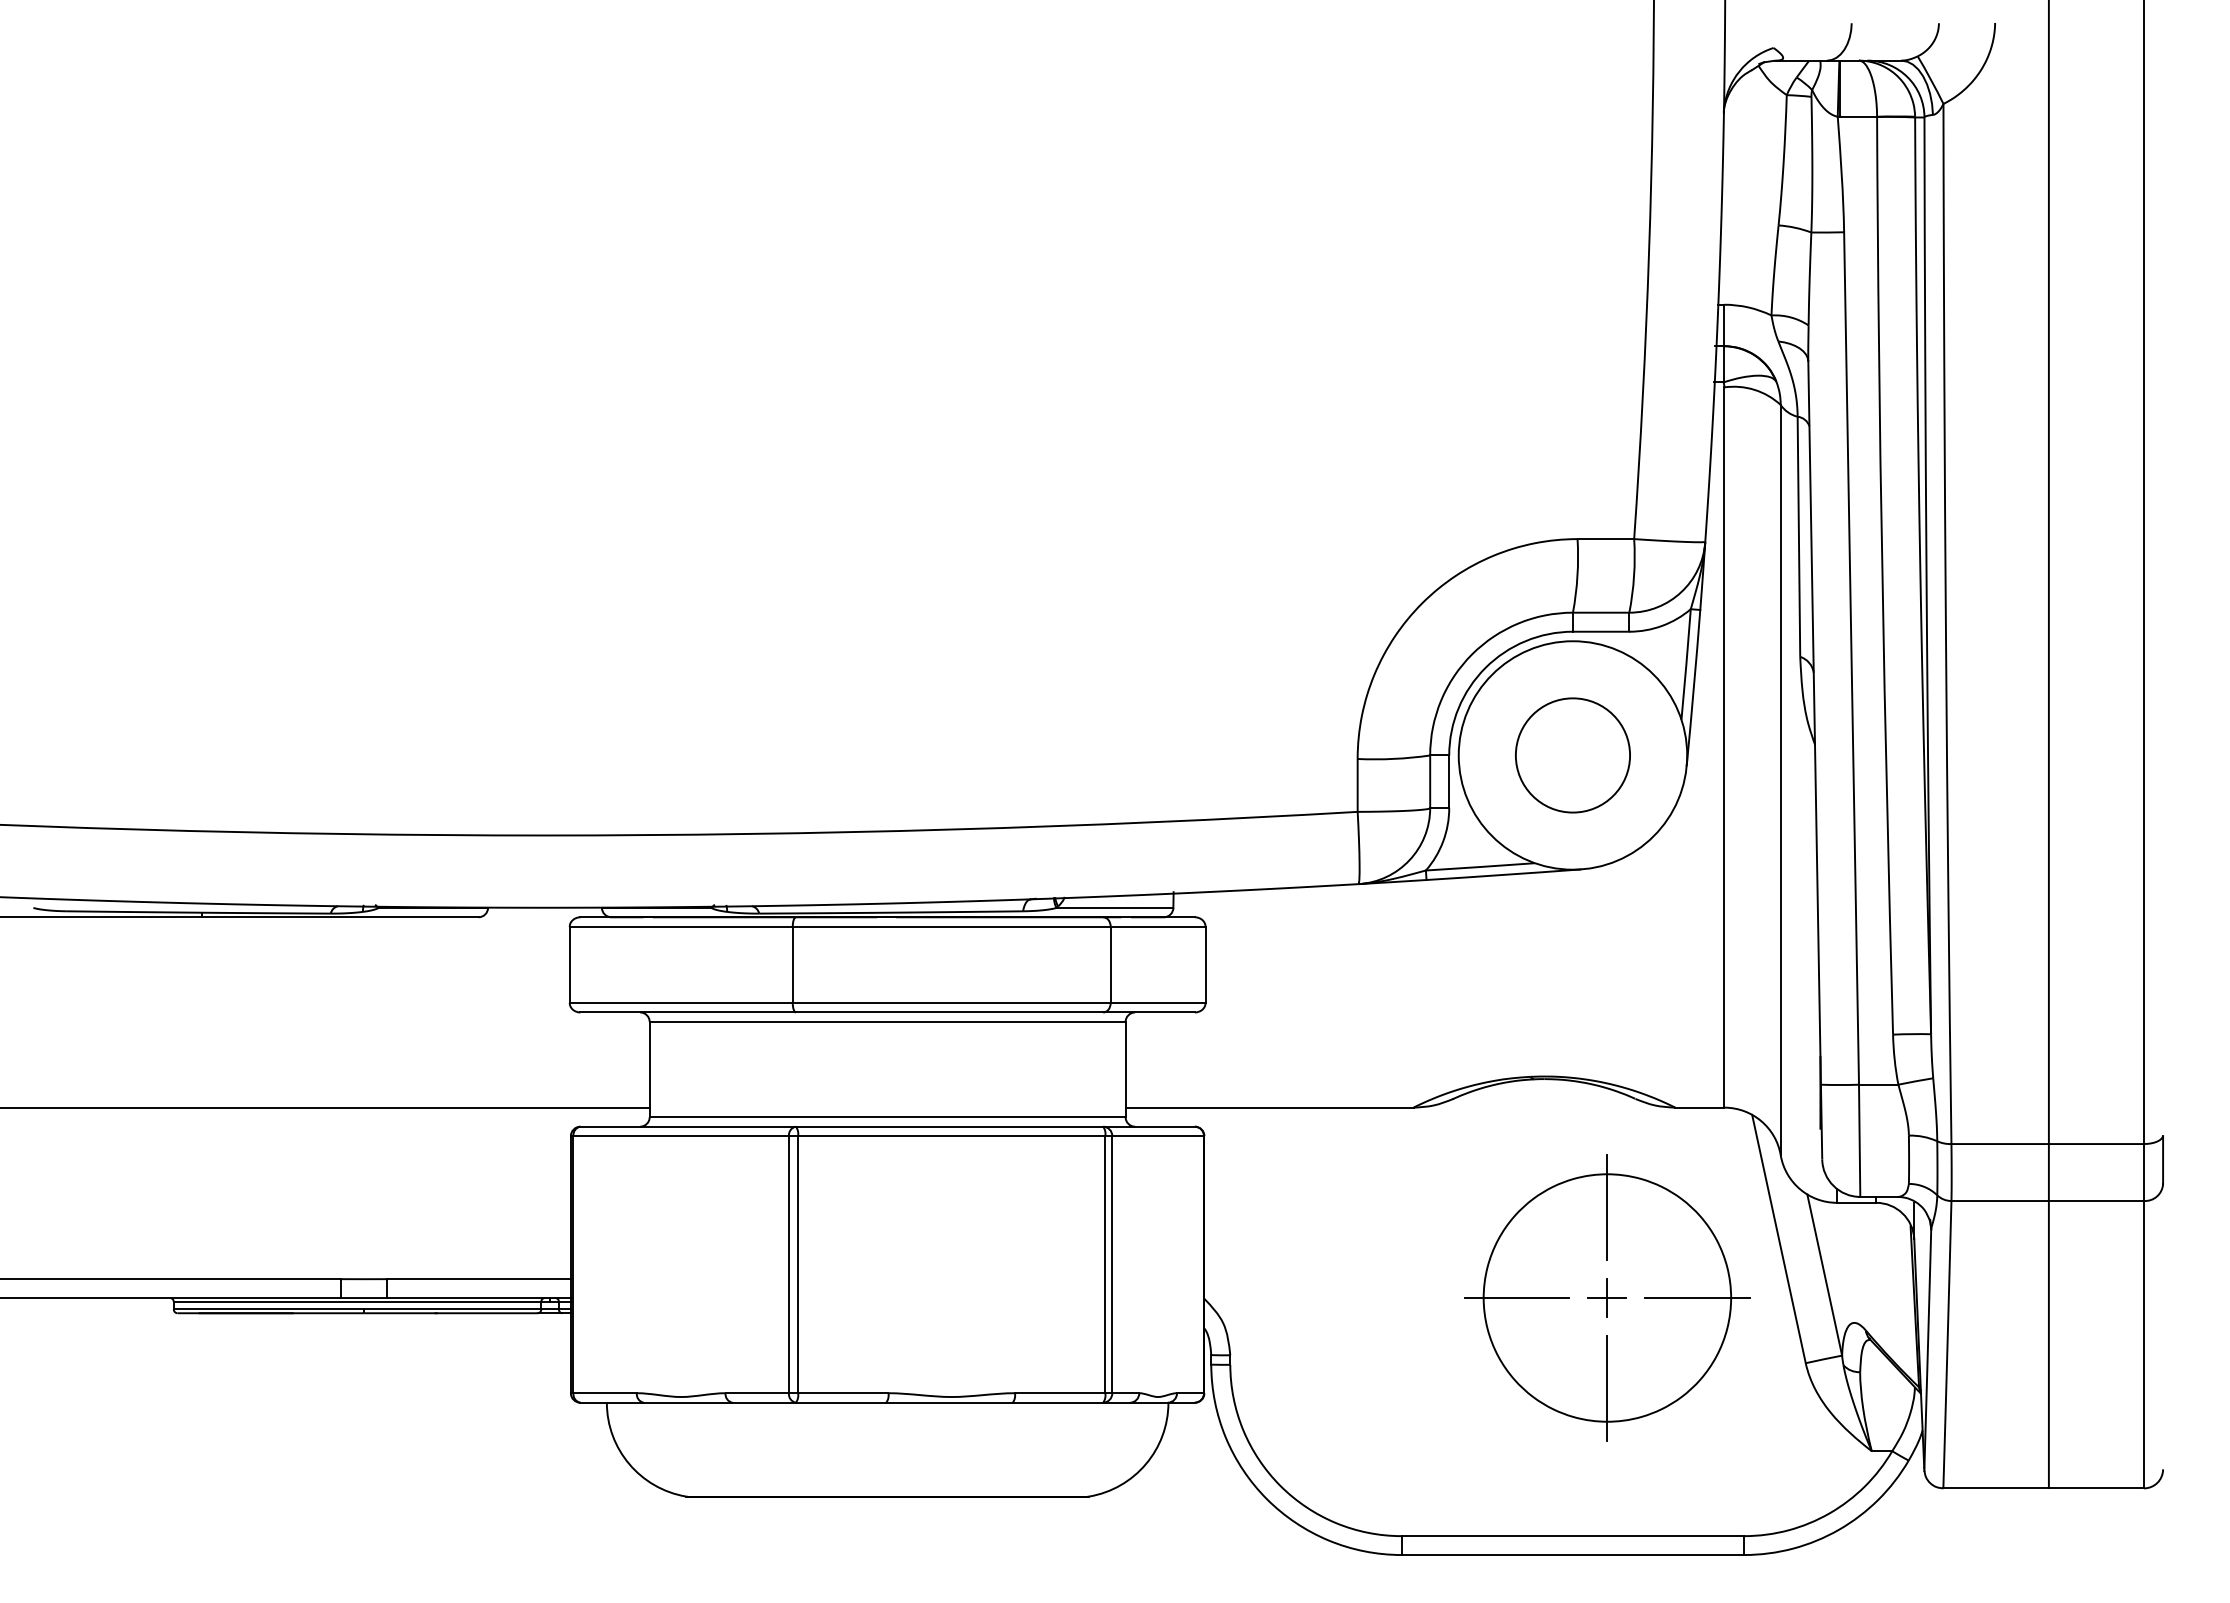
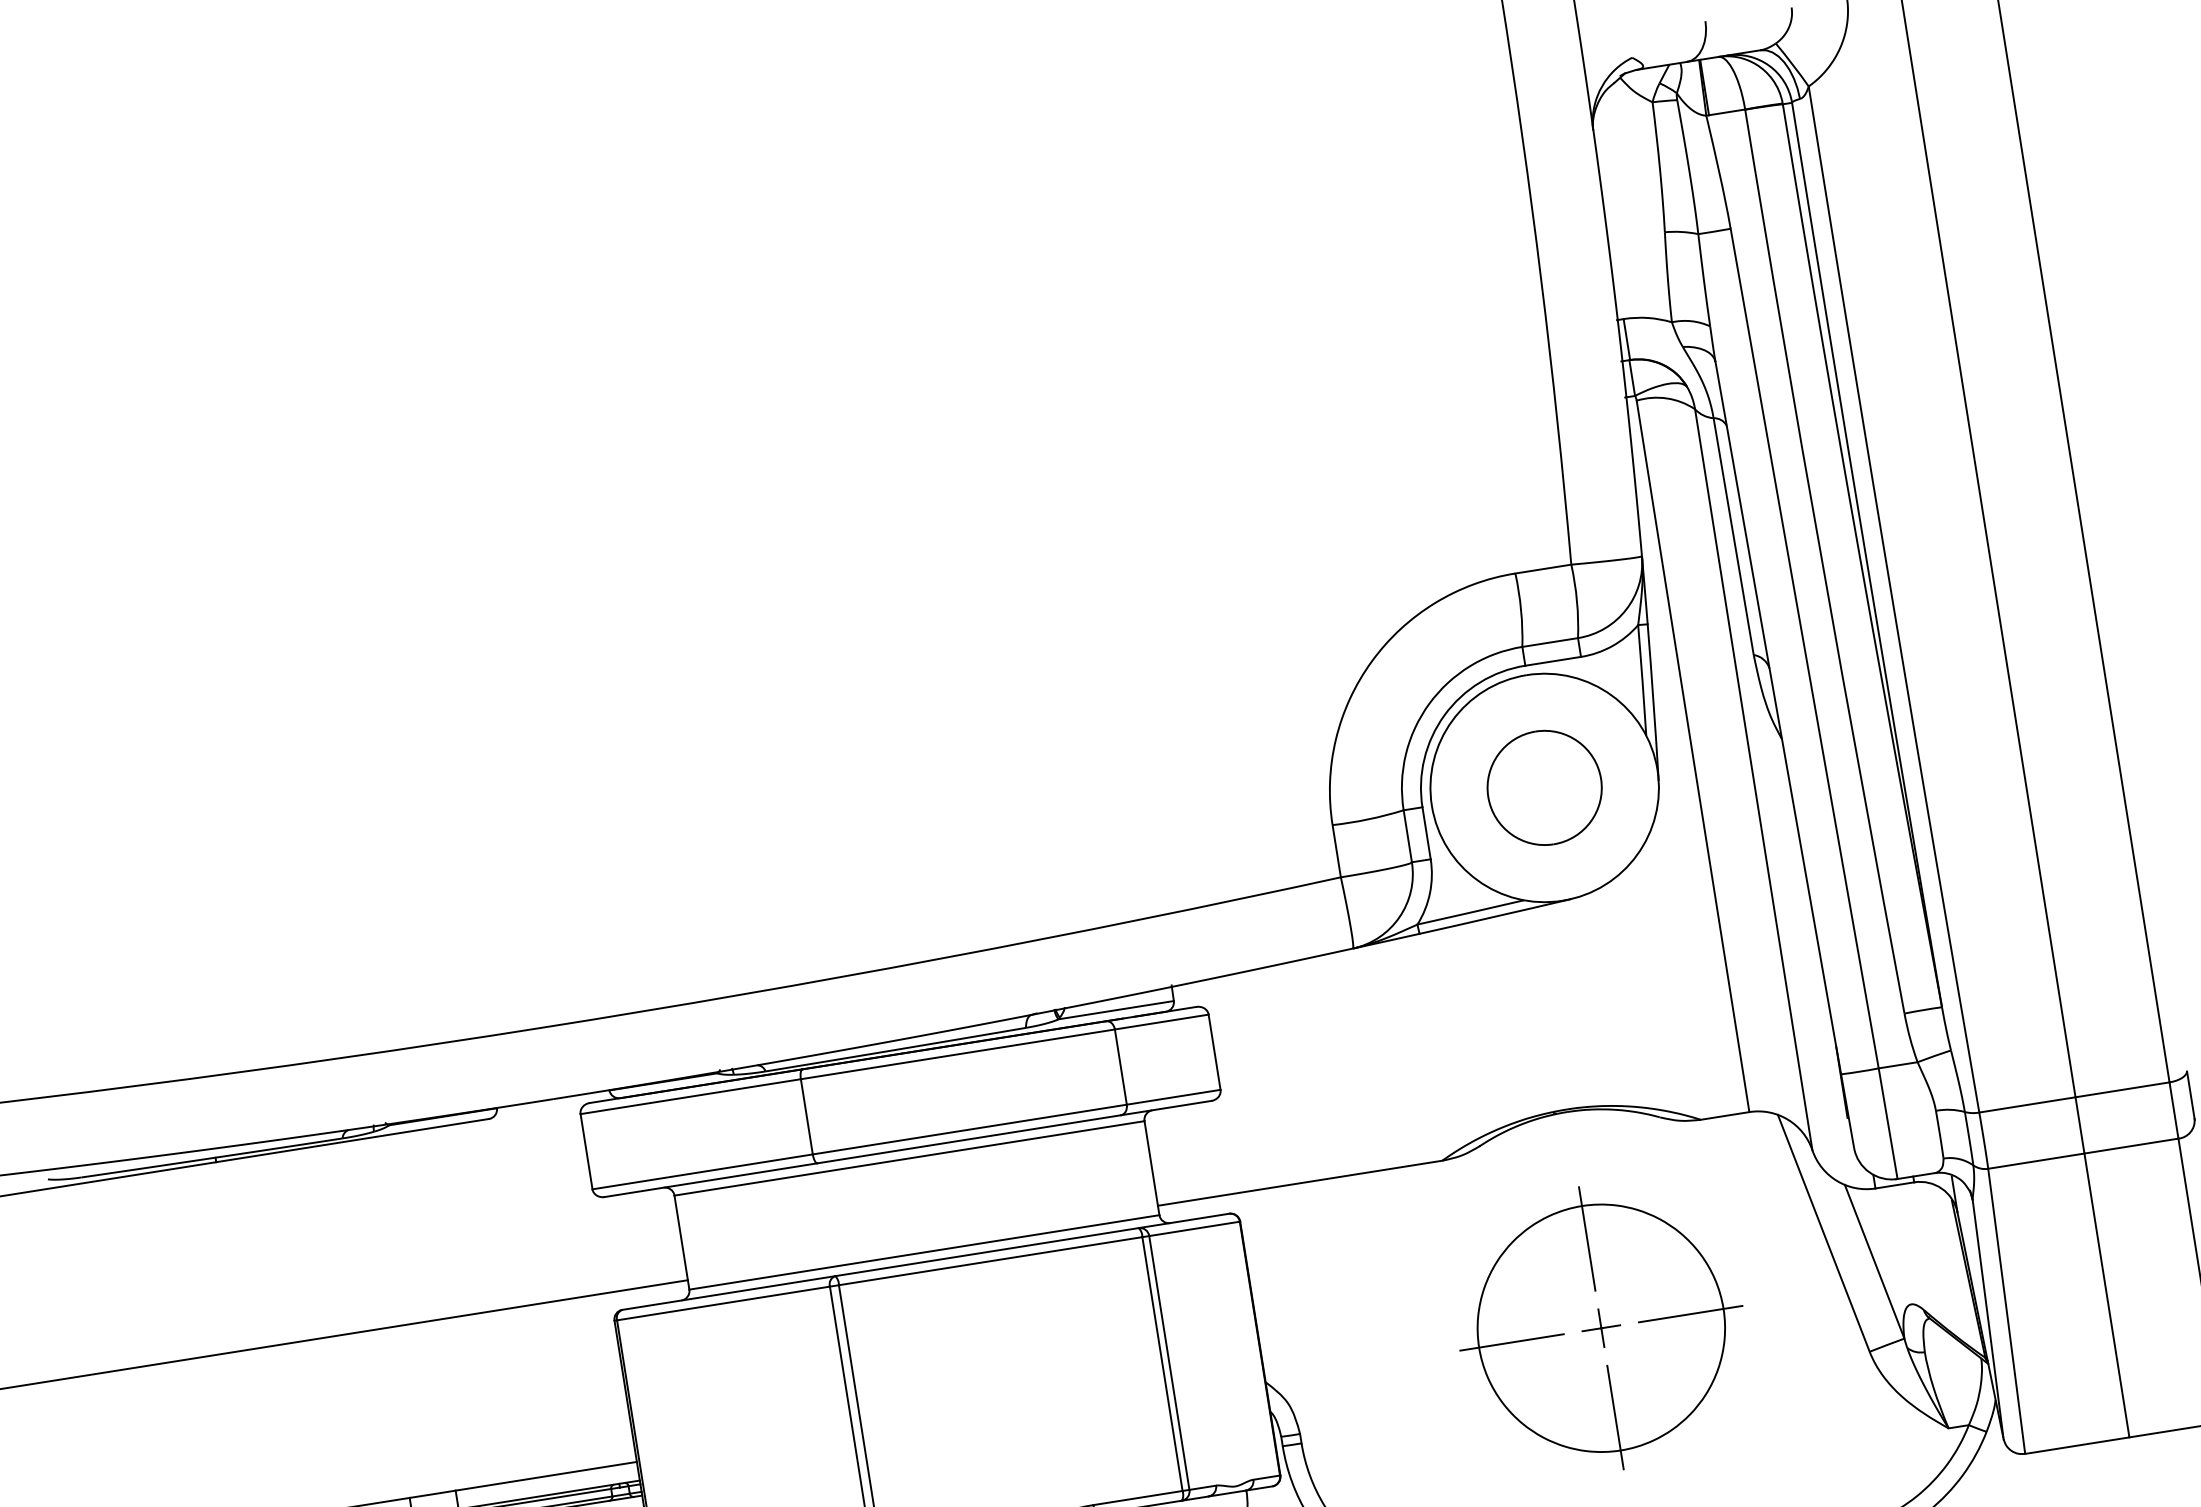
part: (1607, 1297) -> (1601, 1327), moved

